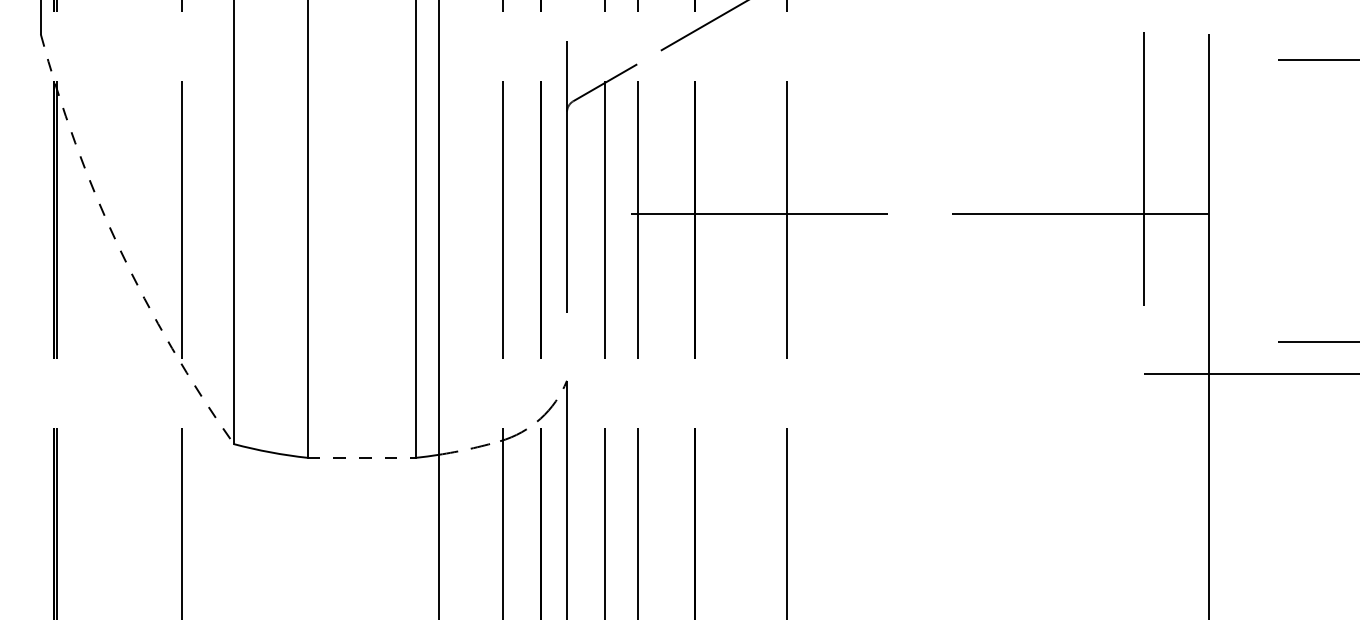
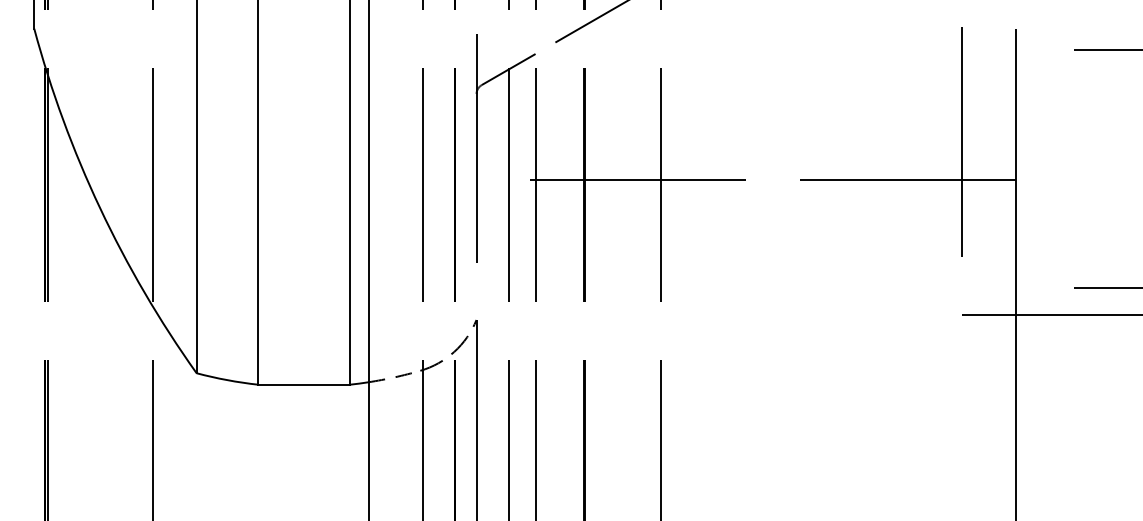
arc: (119, 248) -> (100, 208), dashed -> solid
line: (362, 457) -> (304, 384), dashed -> solid

